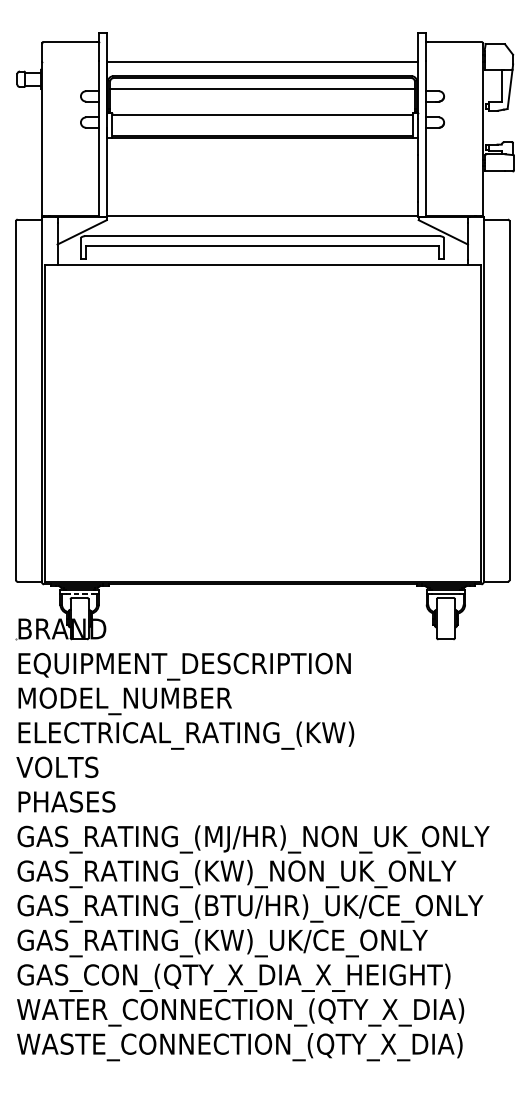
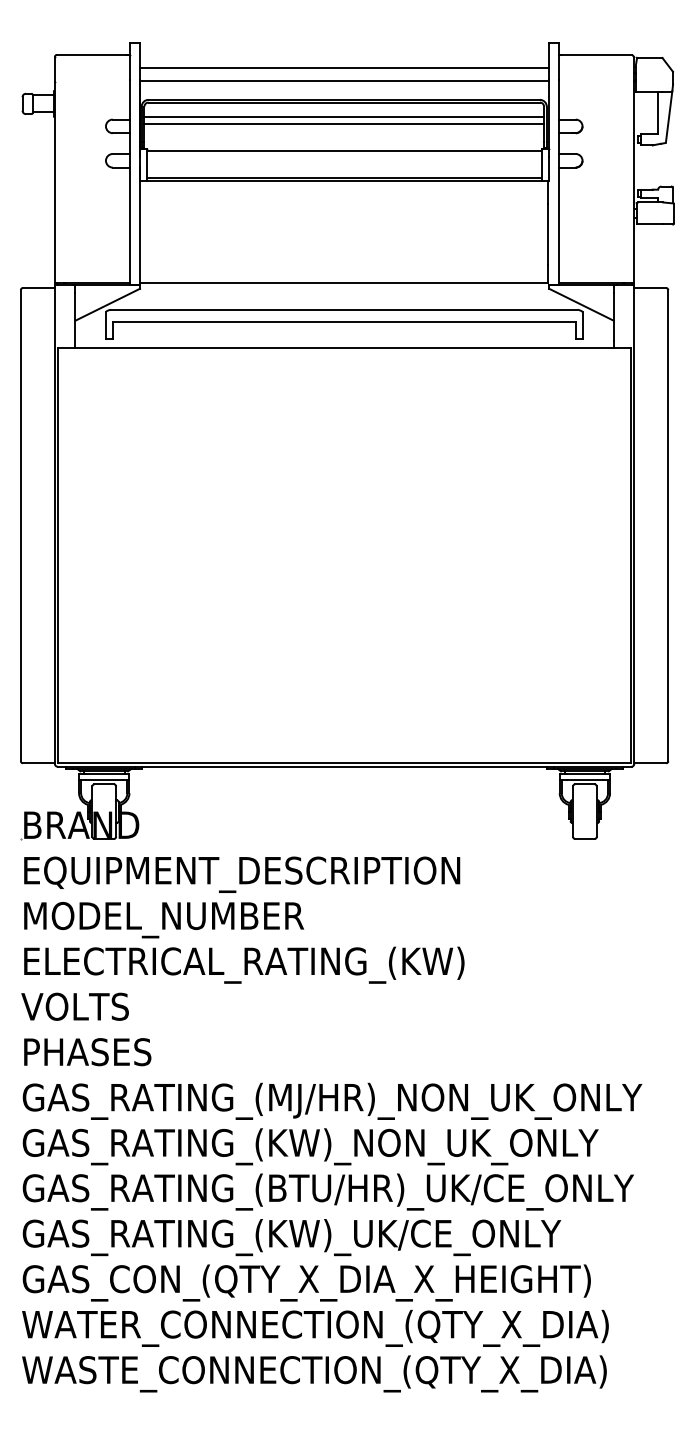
line: (262, 52) -> (344, 68), added
line: (262, 94) -> (344, 124), added
line: (79, 594) -> (104, 779), dashed -> solid

